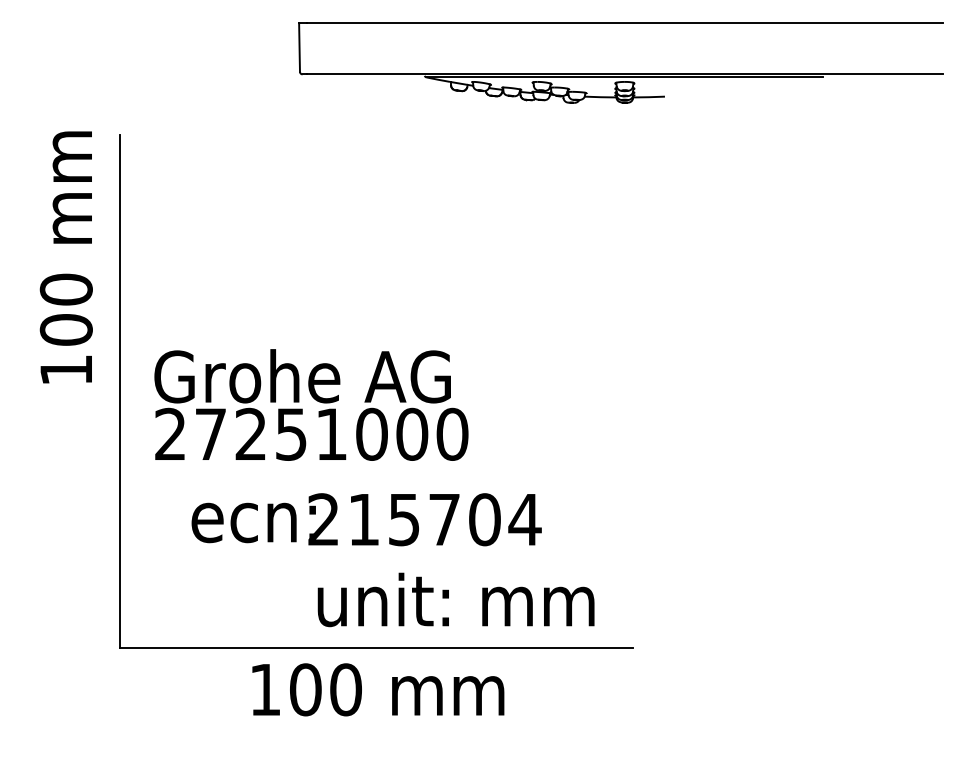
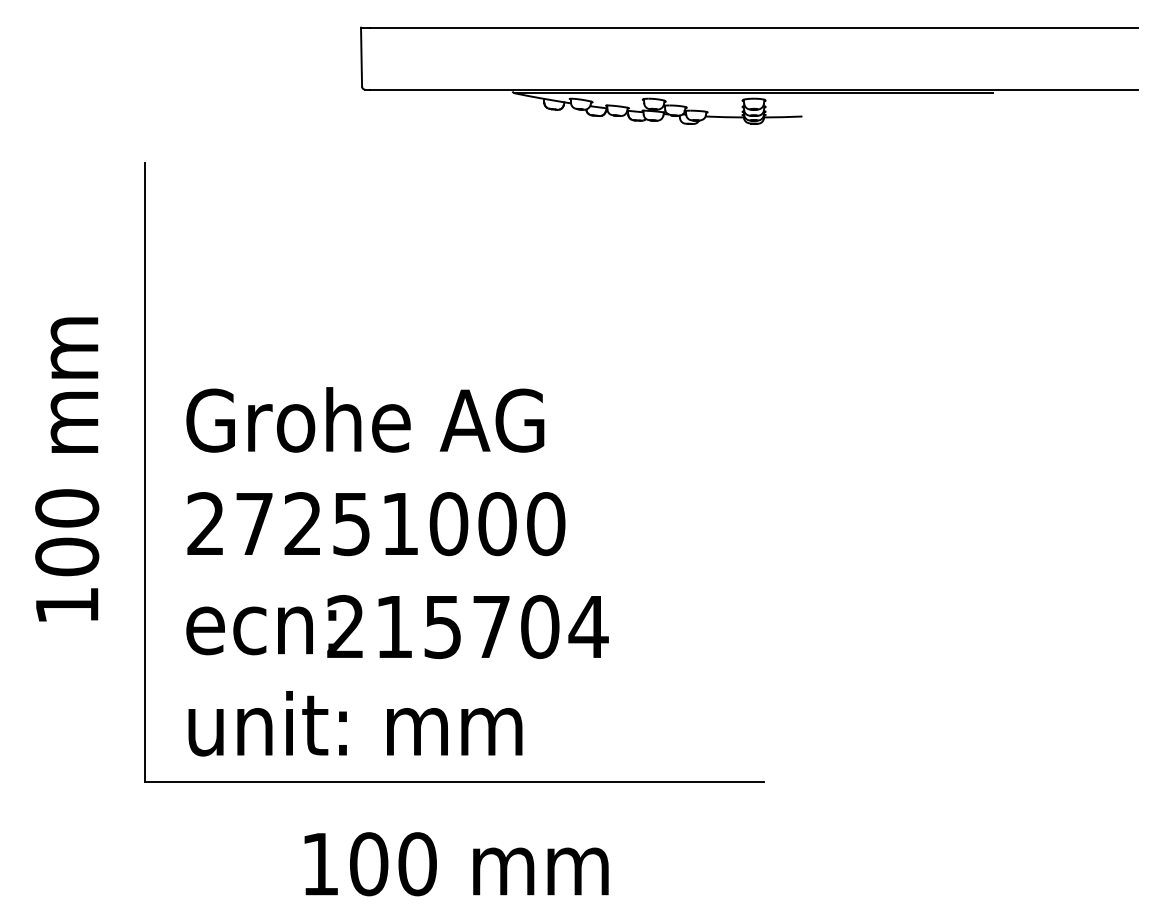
text: (66, 257) -> (67, 469), moved
text: (302, 375) -> (365, 419), moved
text: (366, 519) -> (397, 626), moved
text: (456, 599) -> (355, 723), moved
text: (378, 690) -> (456, 864), moved

